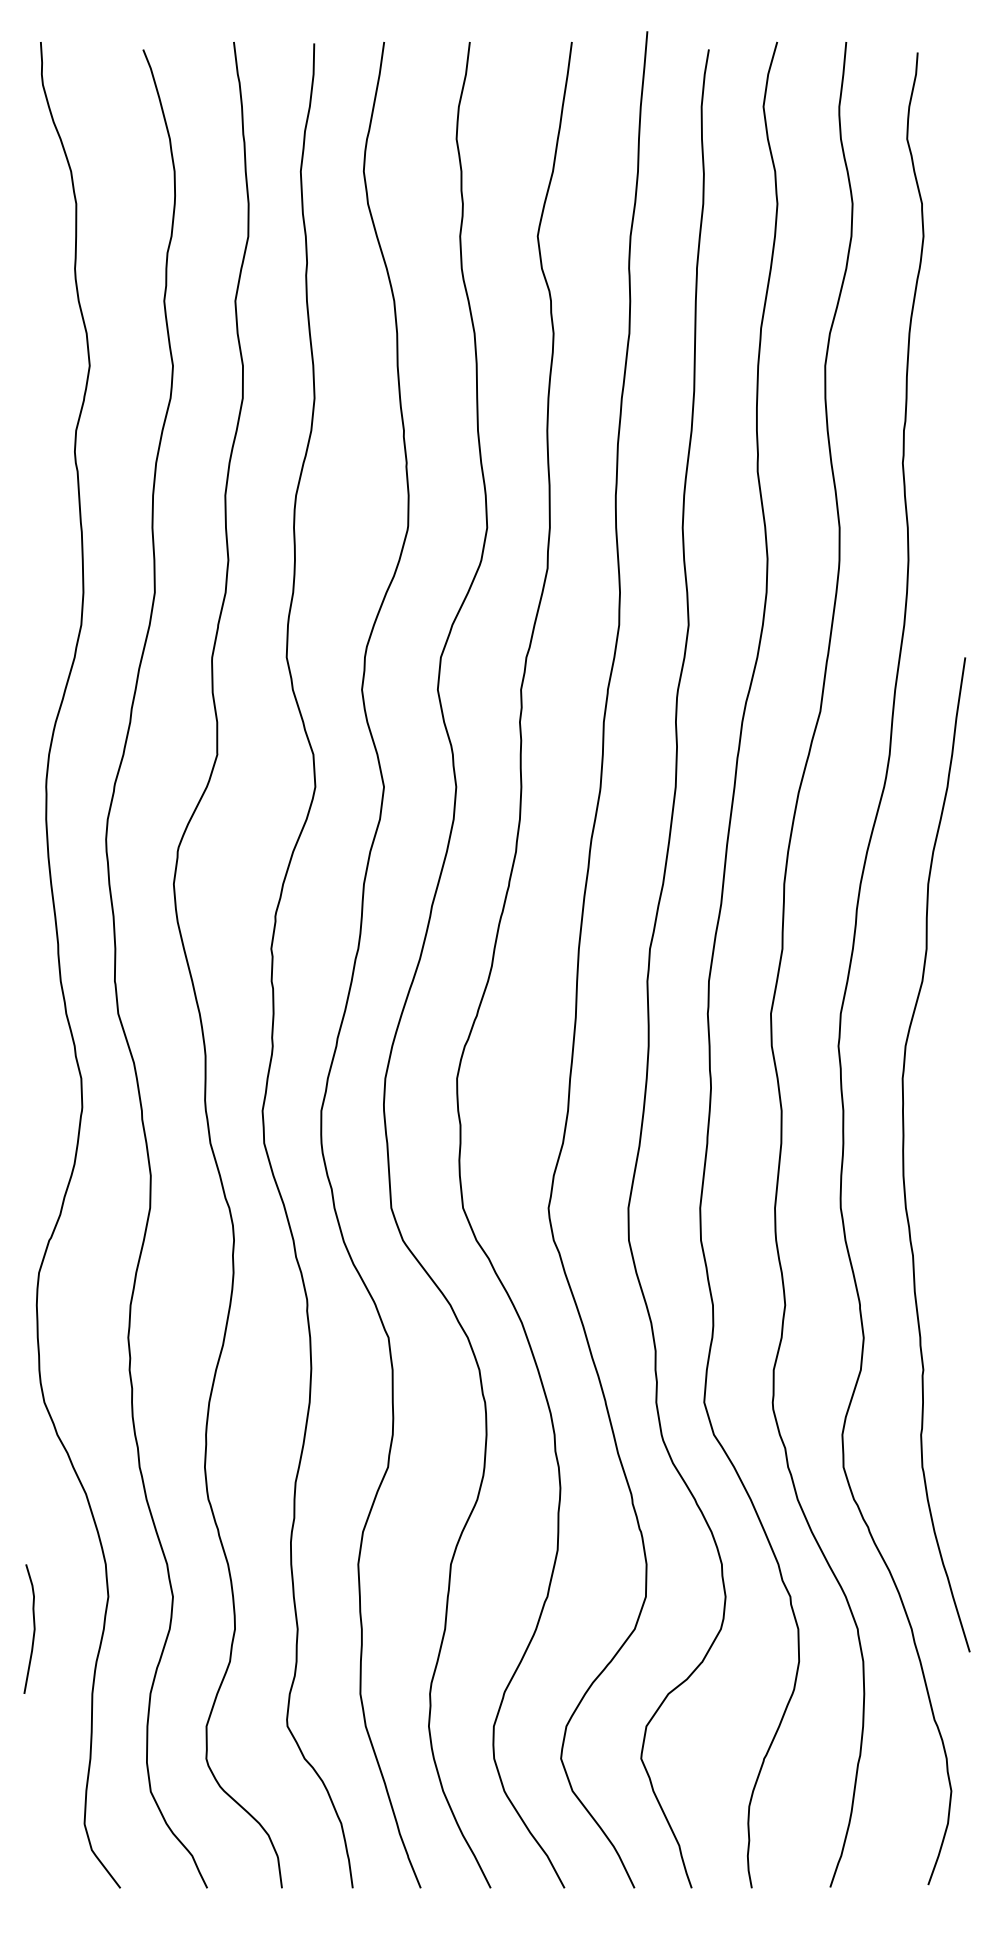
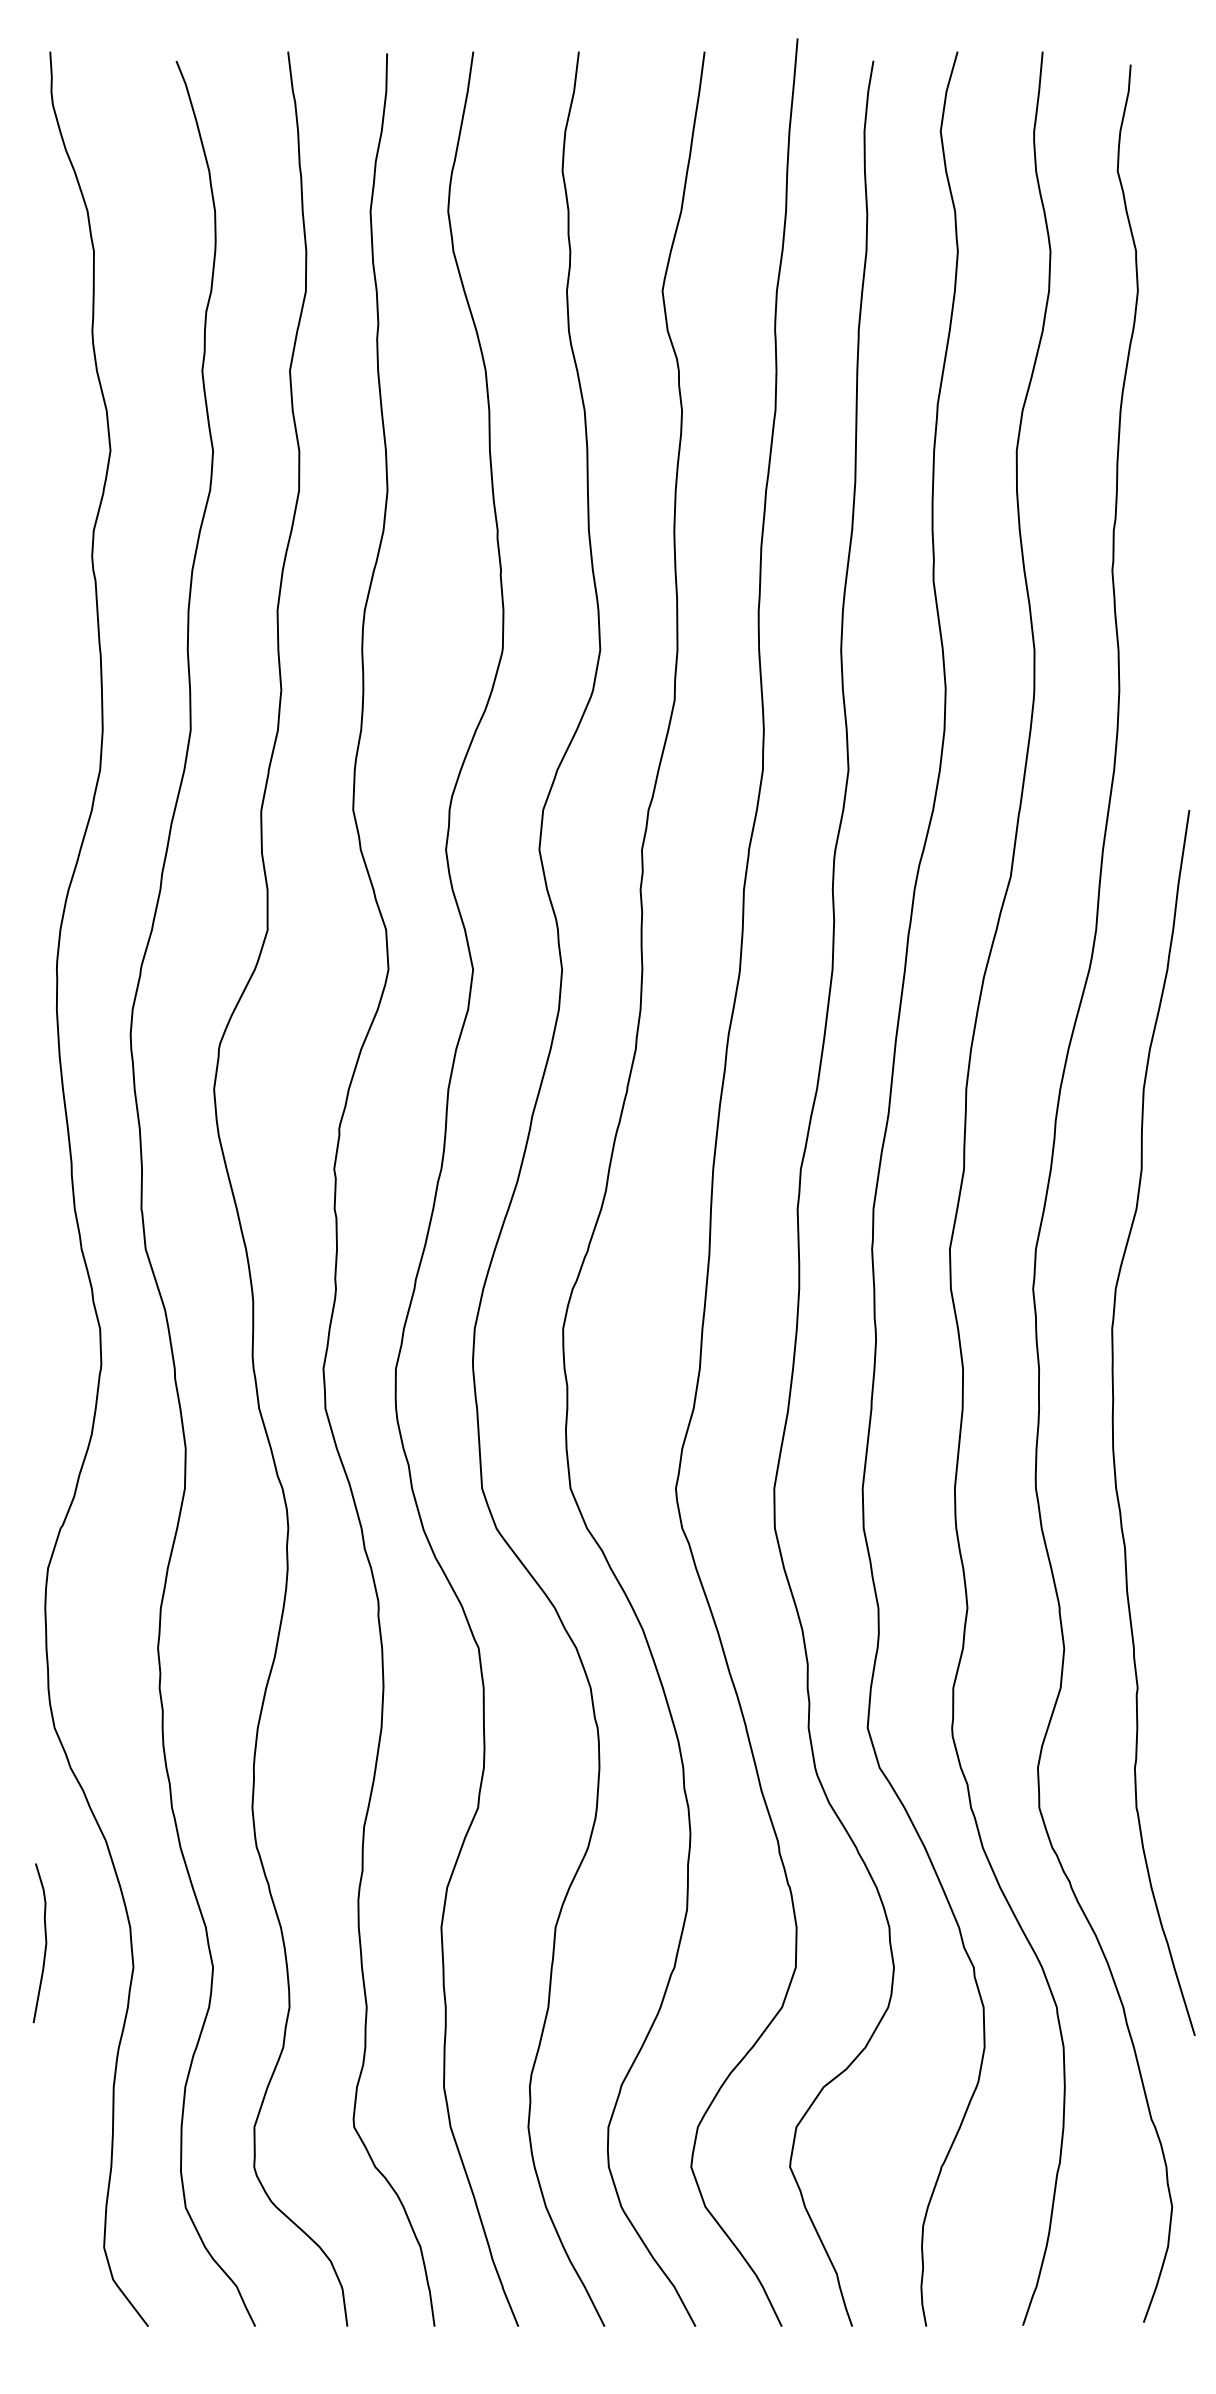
curve: (33, 1628) -> (44, 1942), moved

